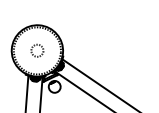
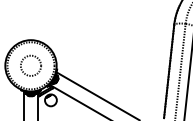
circle: (36, 50) -> (30, 65), size x1.67

